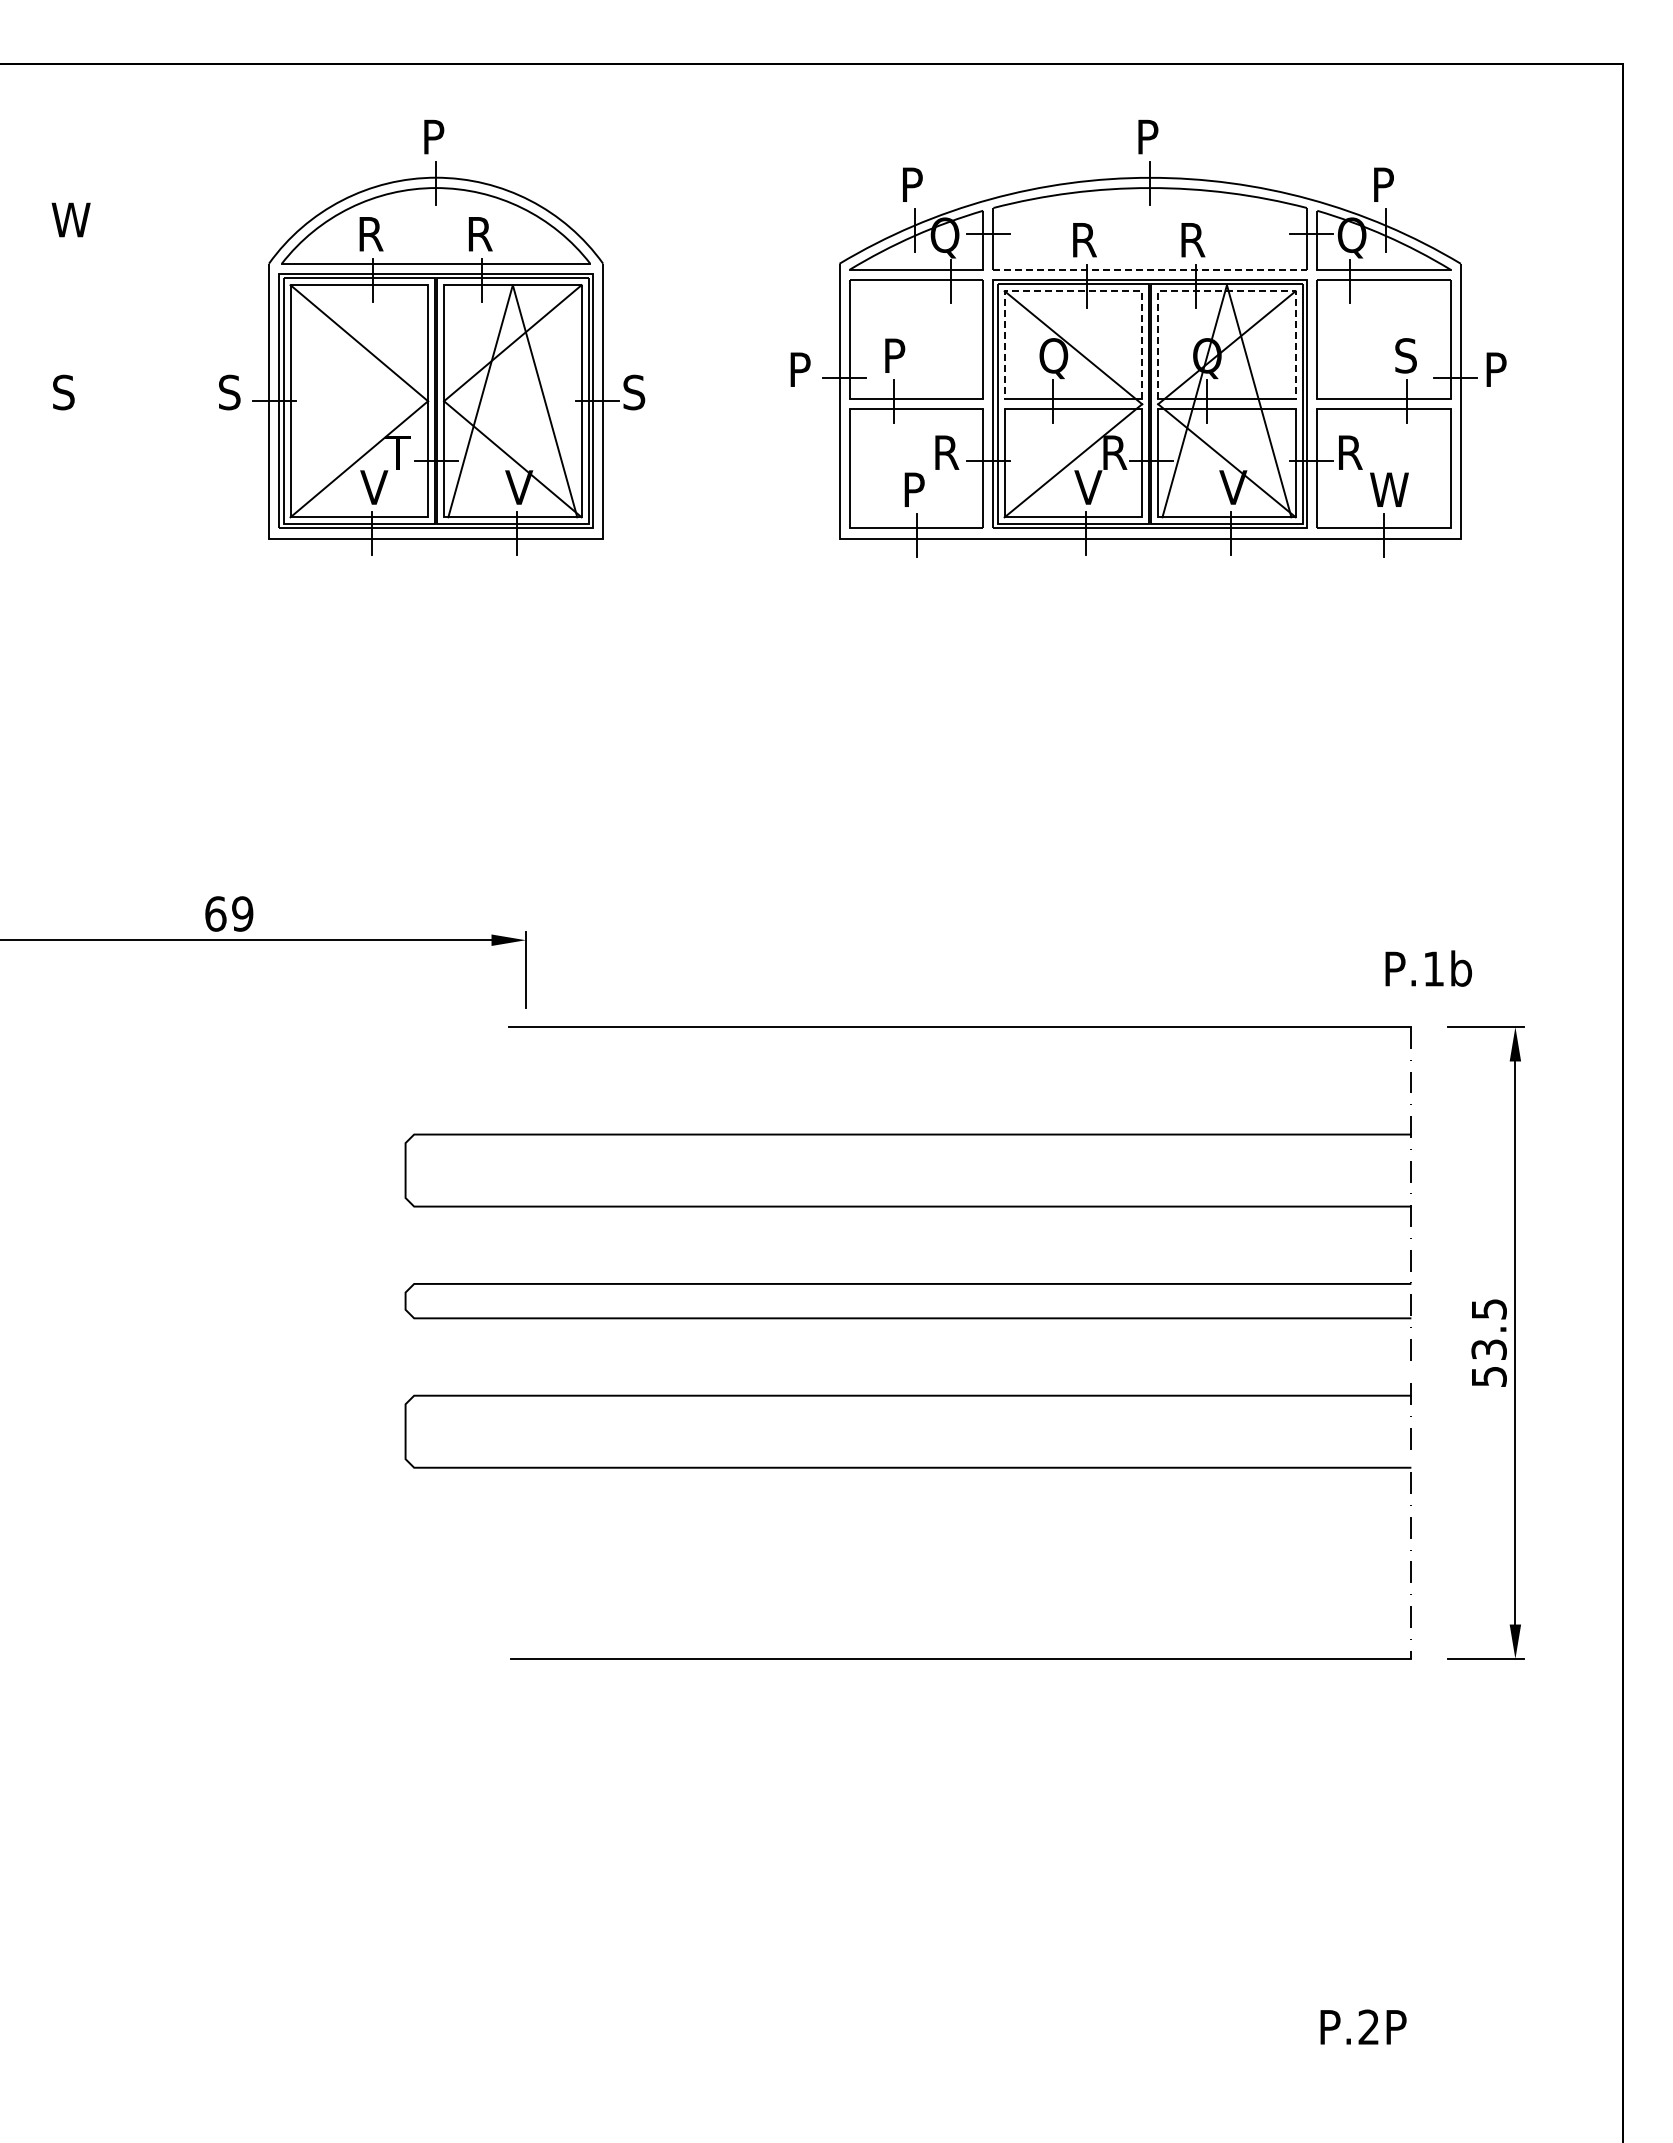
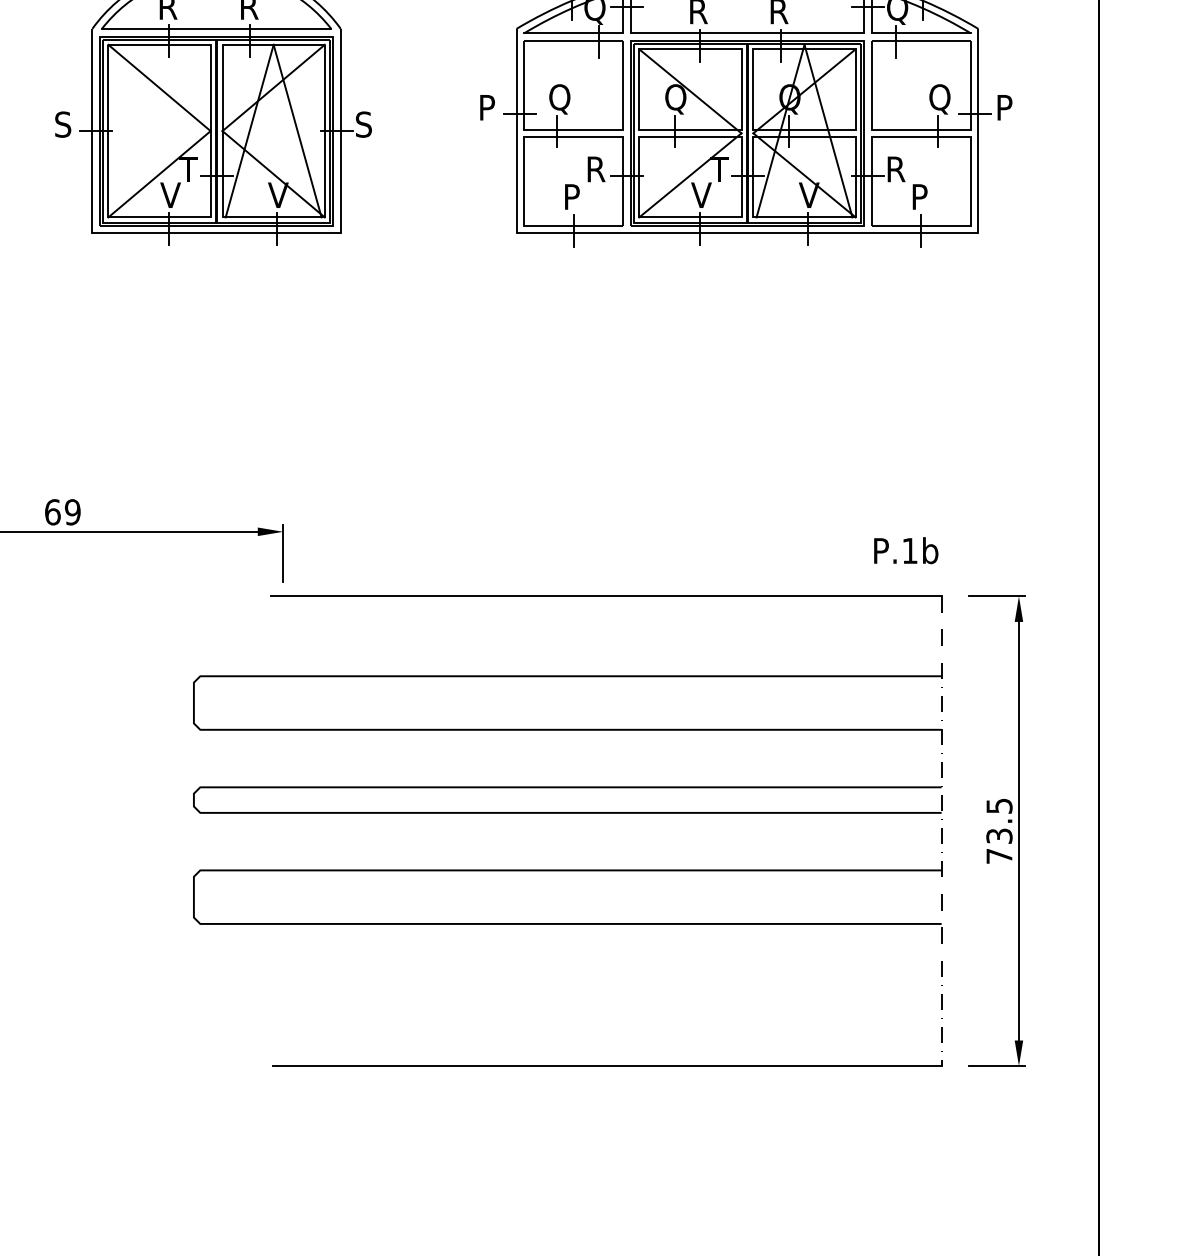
line: (1150, 269) -> (747, 33), dashed -> solid
line: (1073, 291) -> (690, 49), dashed -> solid
line: (1226, 291) -> (804, 49), dashed -> solid
text: (897, 358) -> (559, 99), P -> Q
text: (1408, 358) -> (939, 99), S -> Q
text: (1113, 452) -> (720, 169), R -> T
text: (1389, 489) -> (925, 196), W -> P
text: (1428, 968) -> (906, 550), moved
text: (1489, 1376) -> (999, 856), 53.5 -> 73.5

